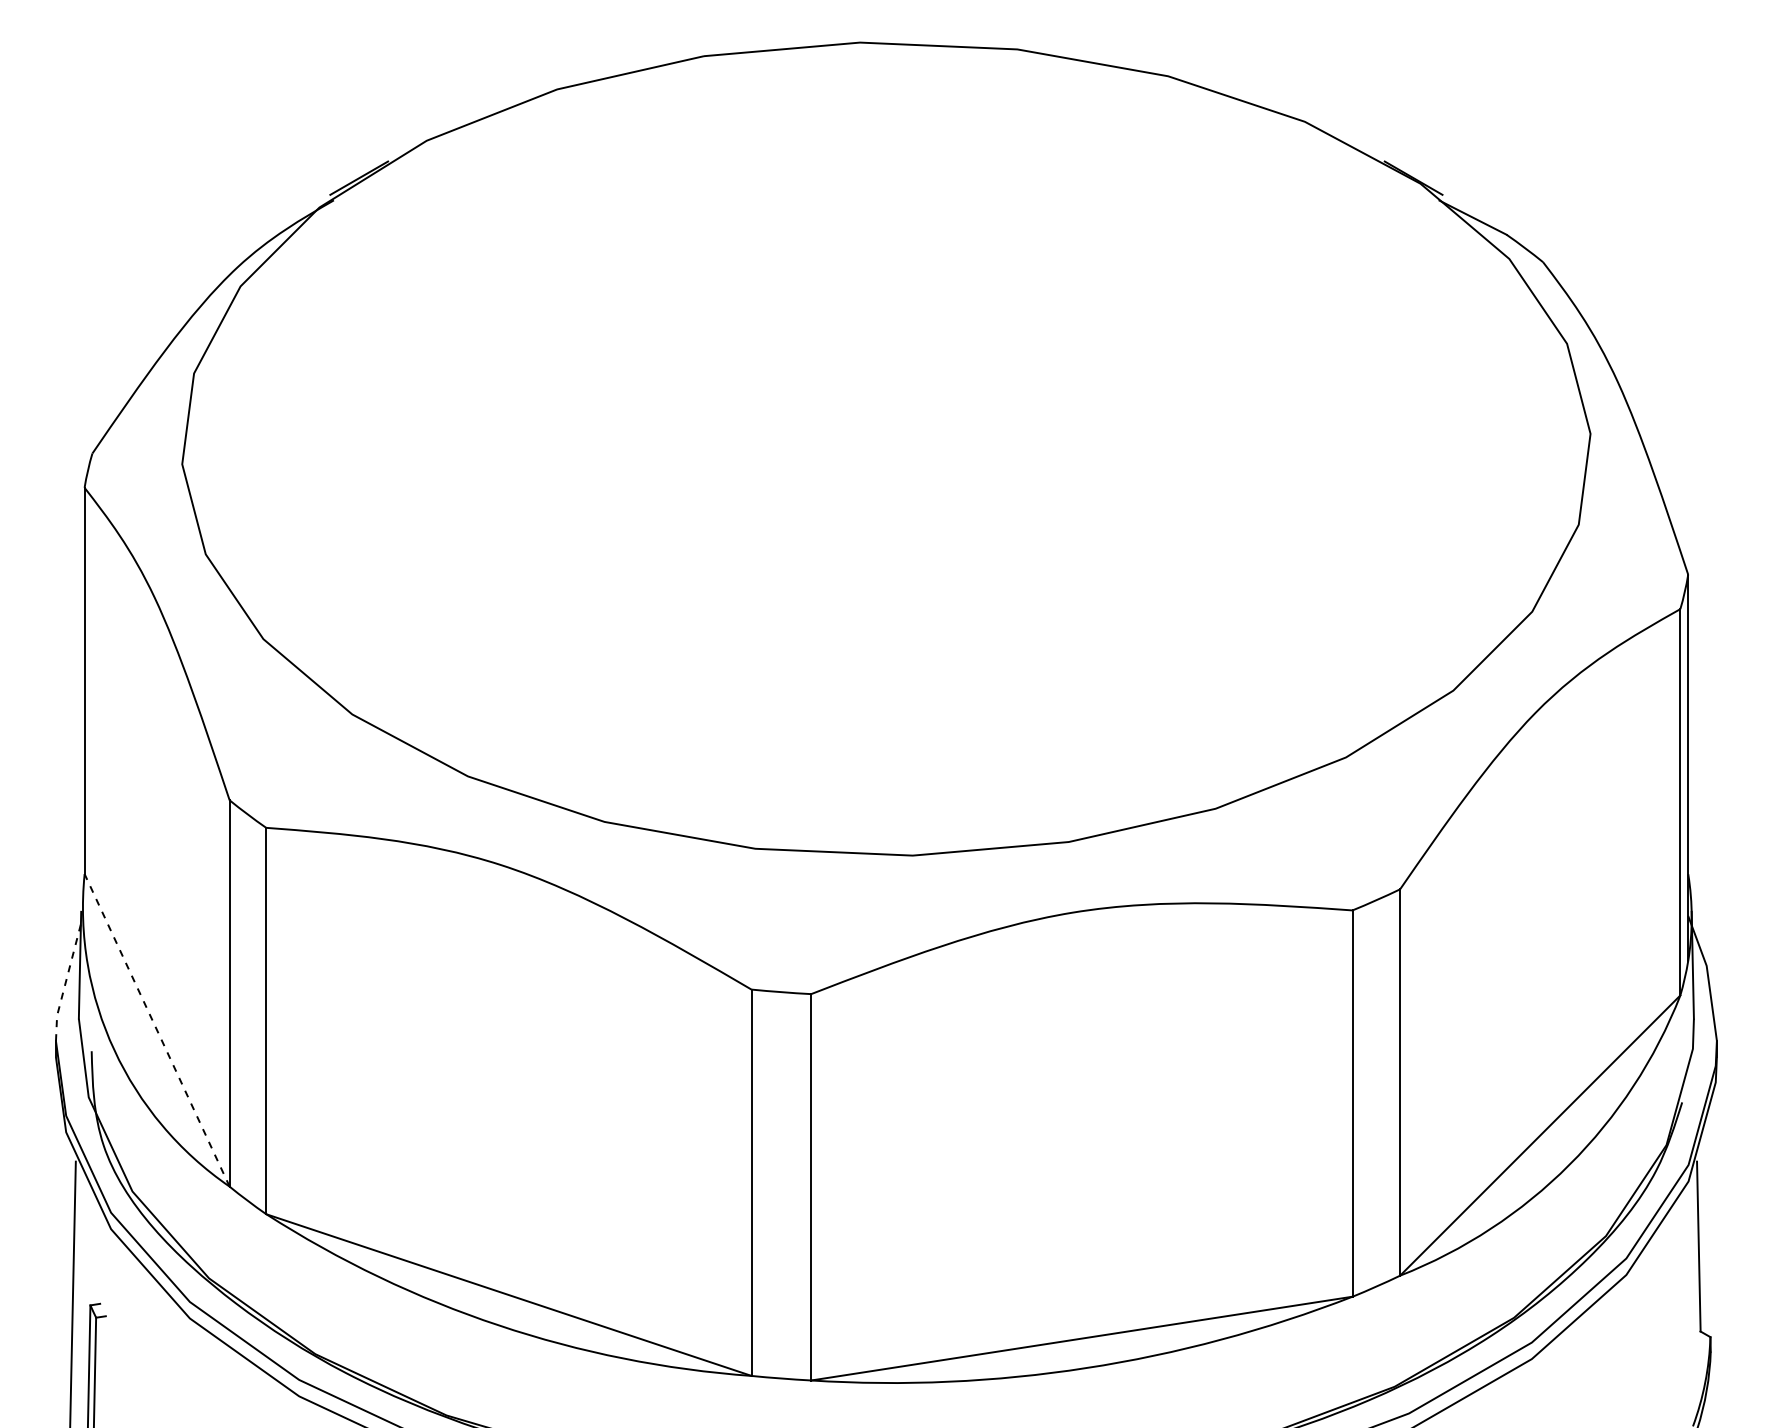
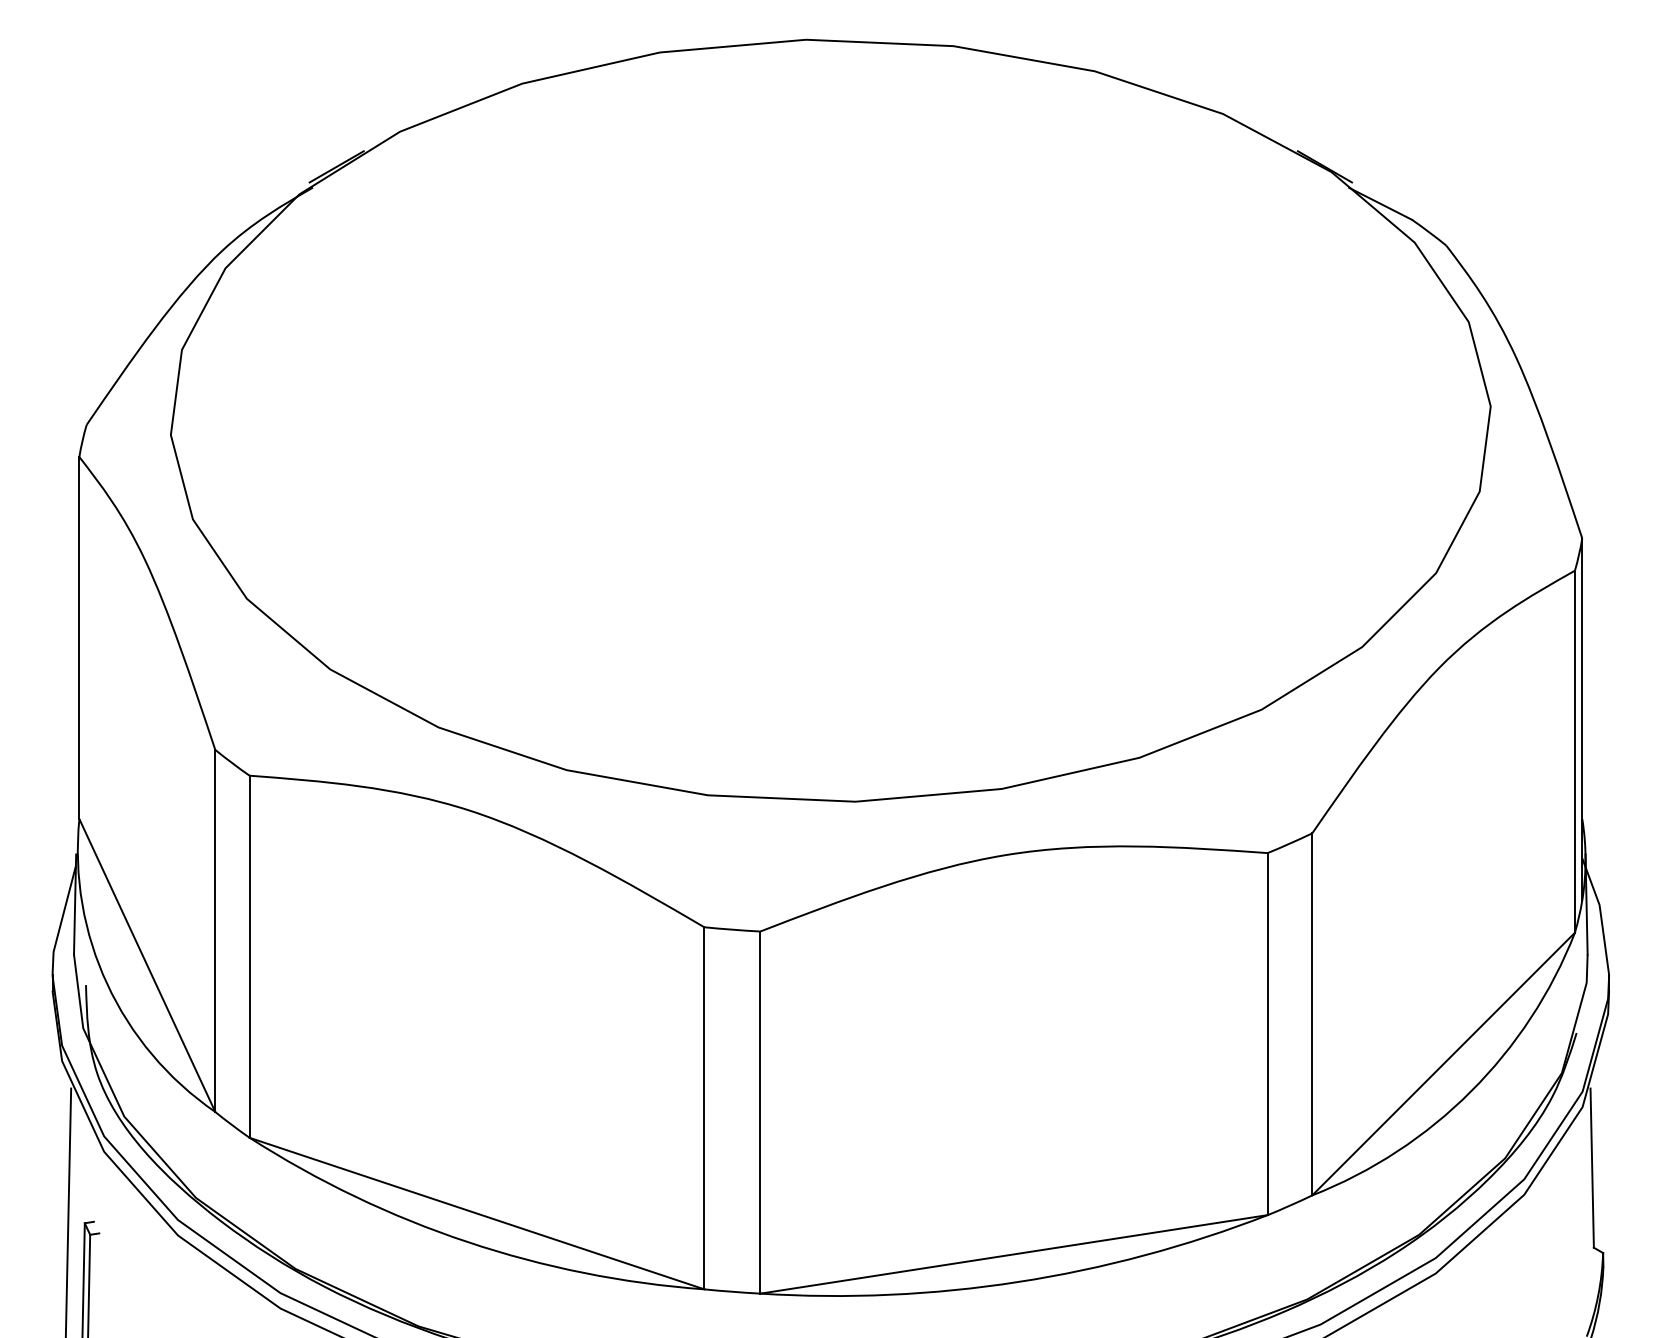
line: (65, 983) -> (61, 921), dashed -> solid
line: (156, 1029) -> (146, 964), dashed -> solid

